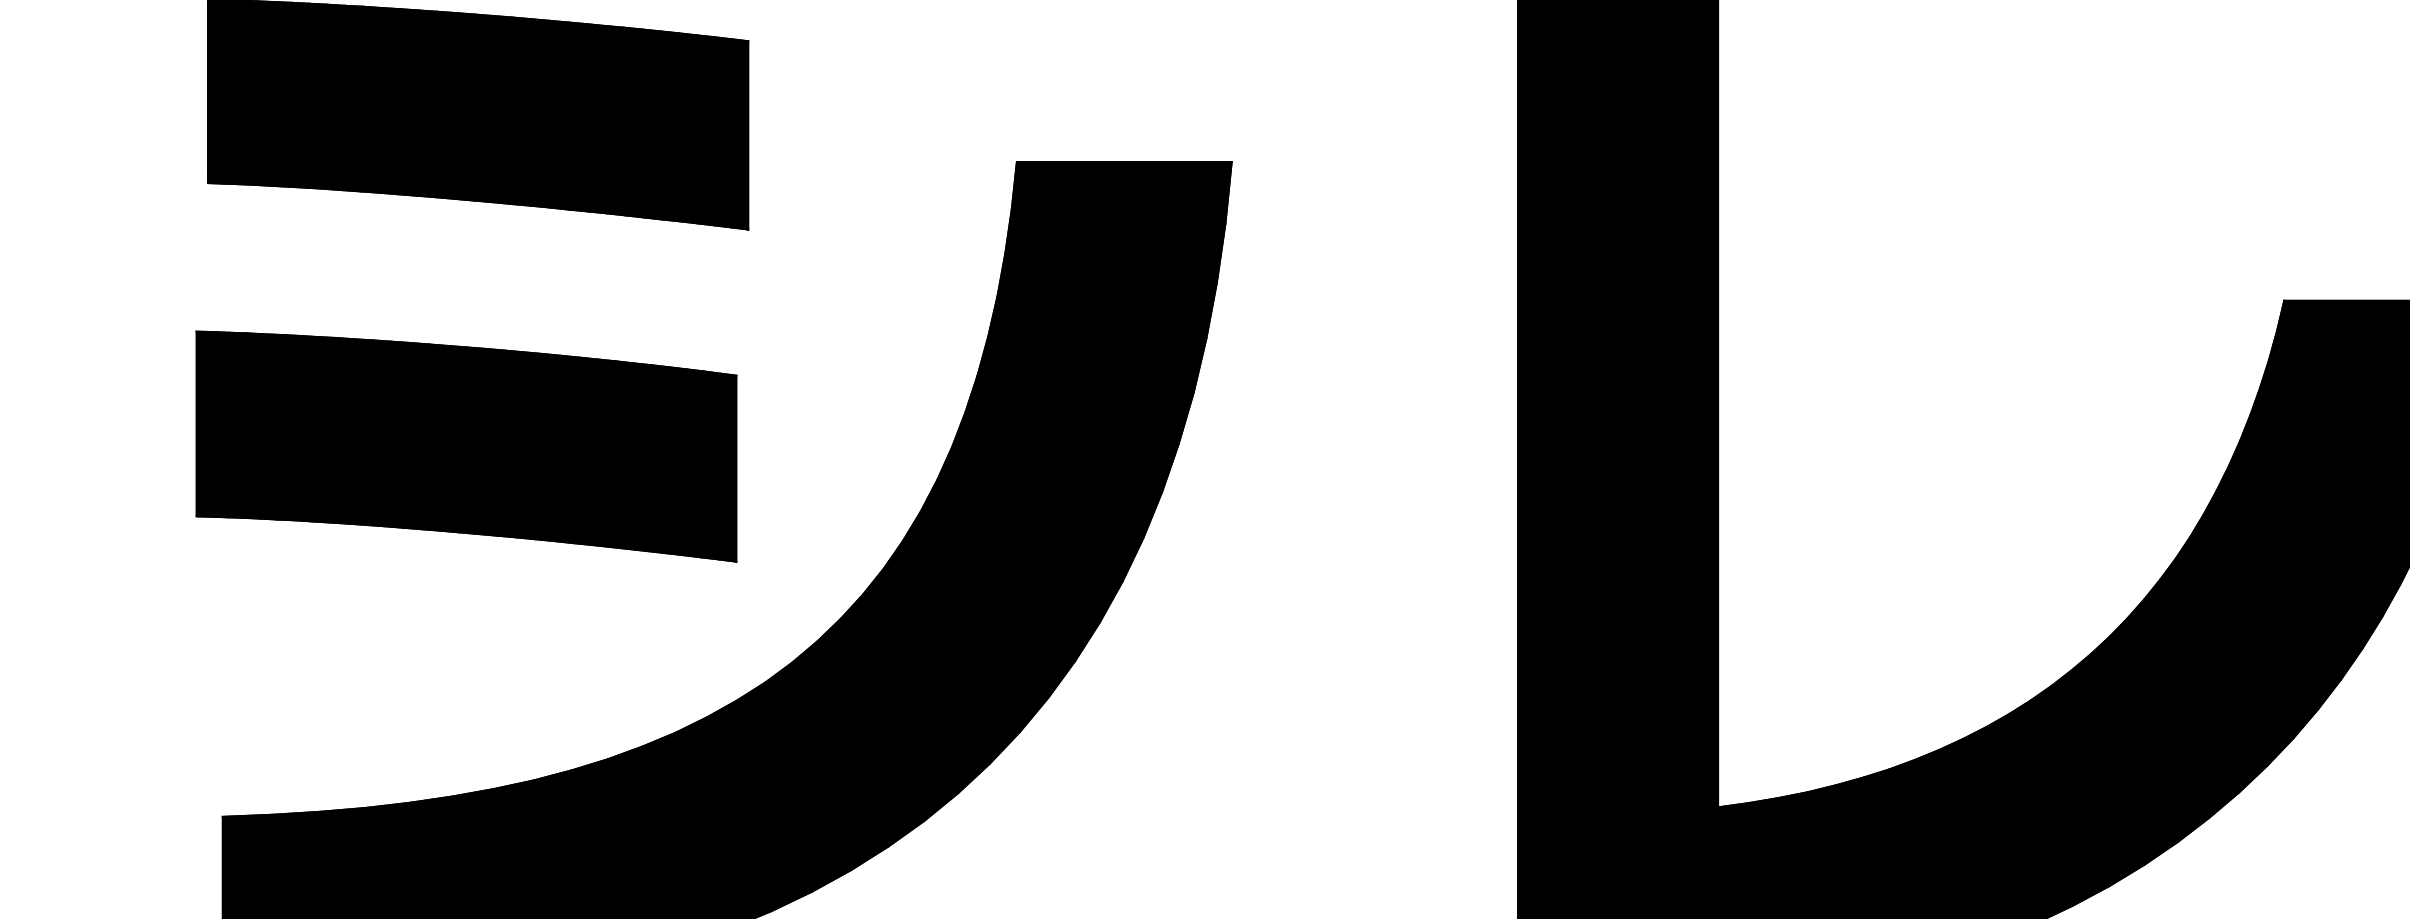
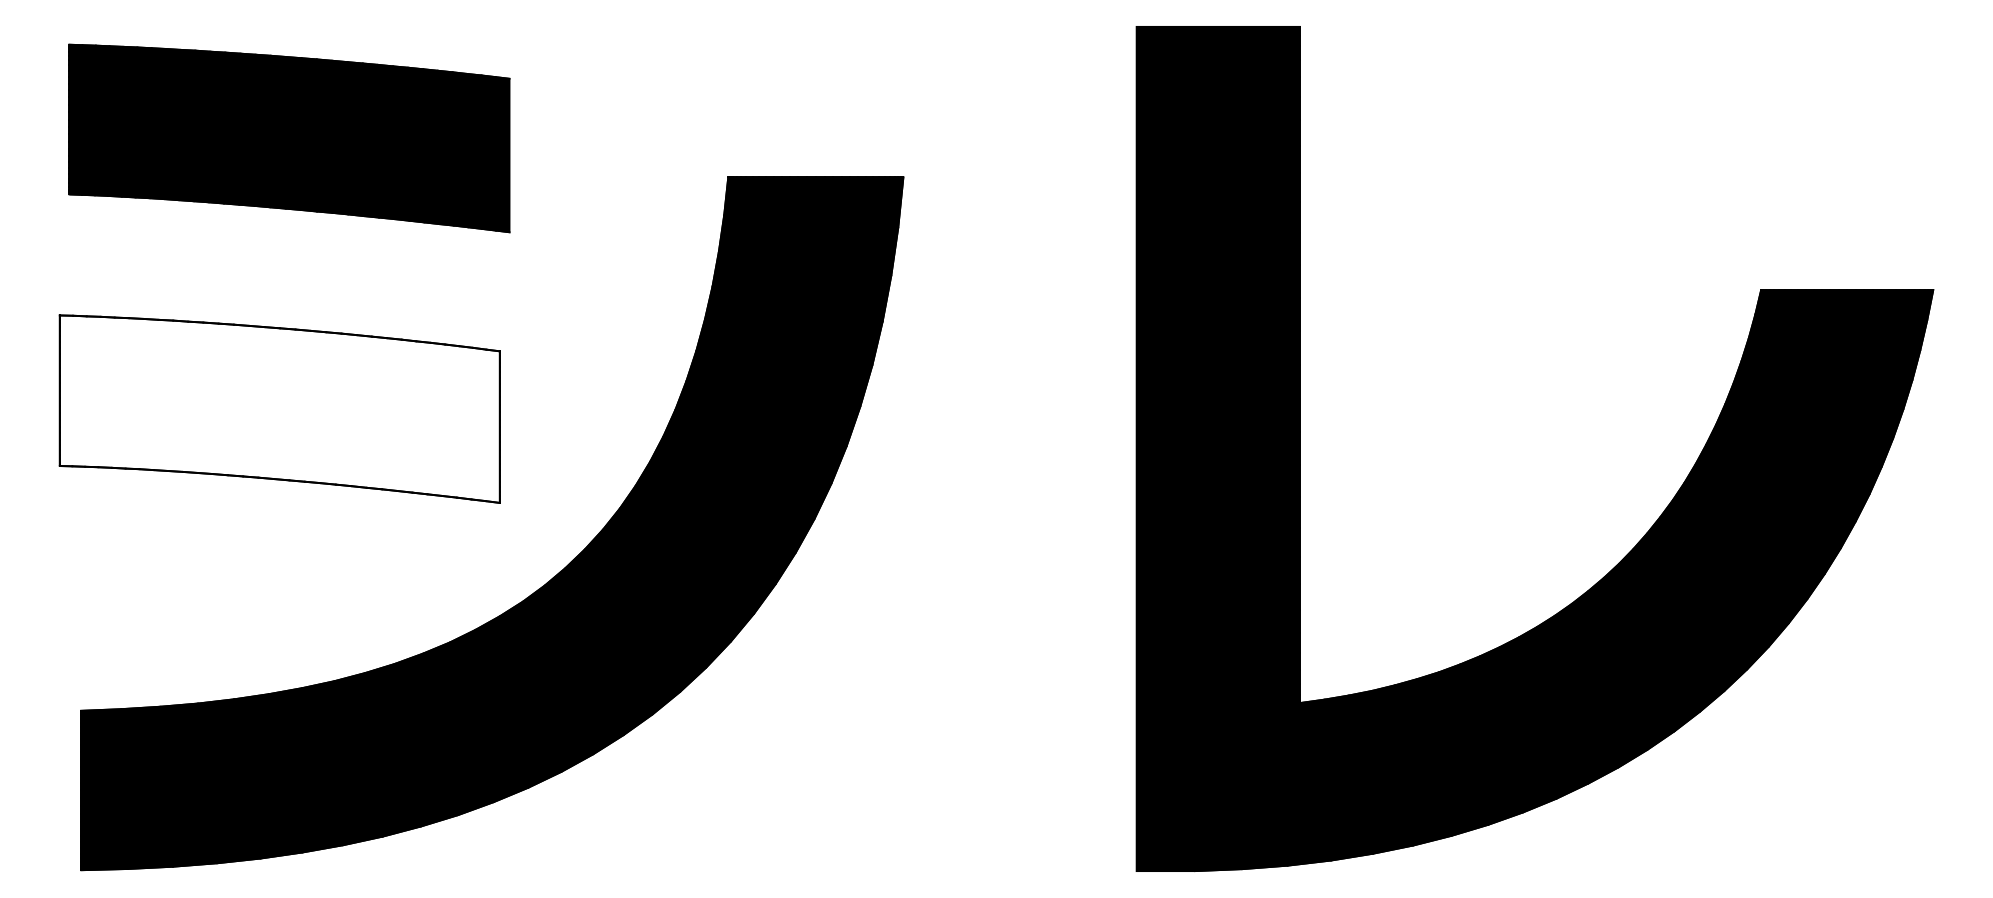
fill: (466, 445) -> (279, 408), removed

